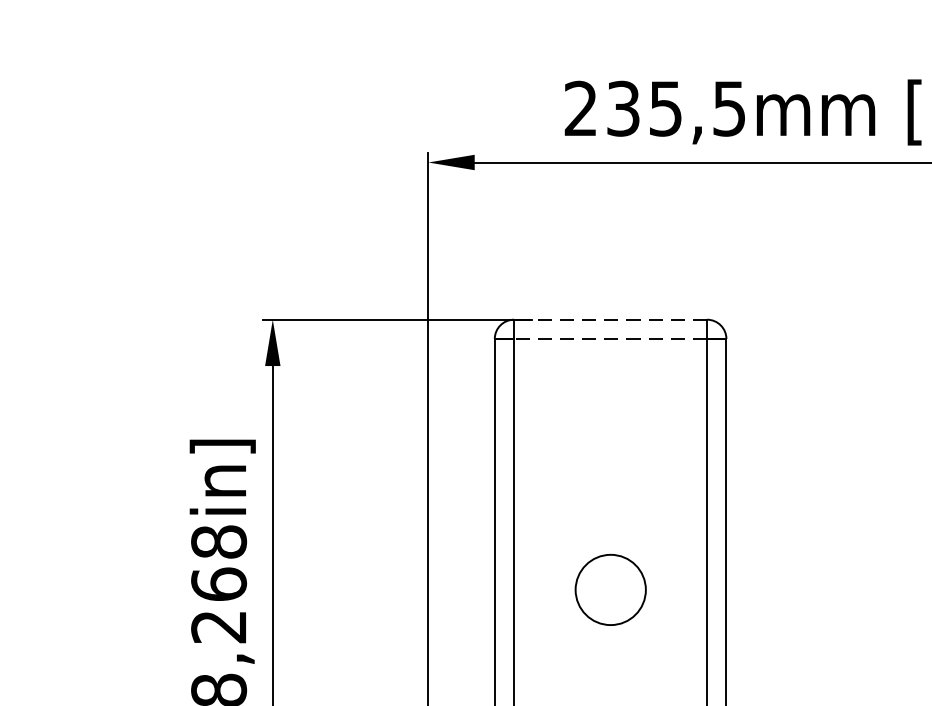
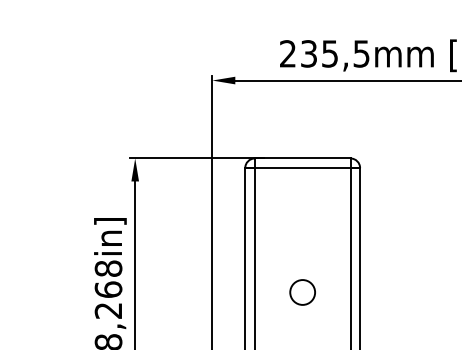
line: (610, 319) -> (302, 158), dashed -> solid
line: (610, 339) -> (302, 168), dashed -> solid
circle: (610, 589) -> (302, 292), size x0.71

